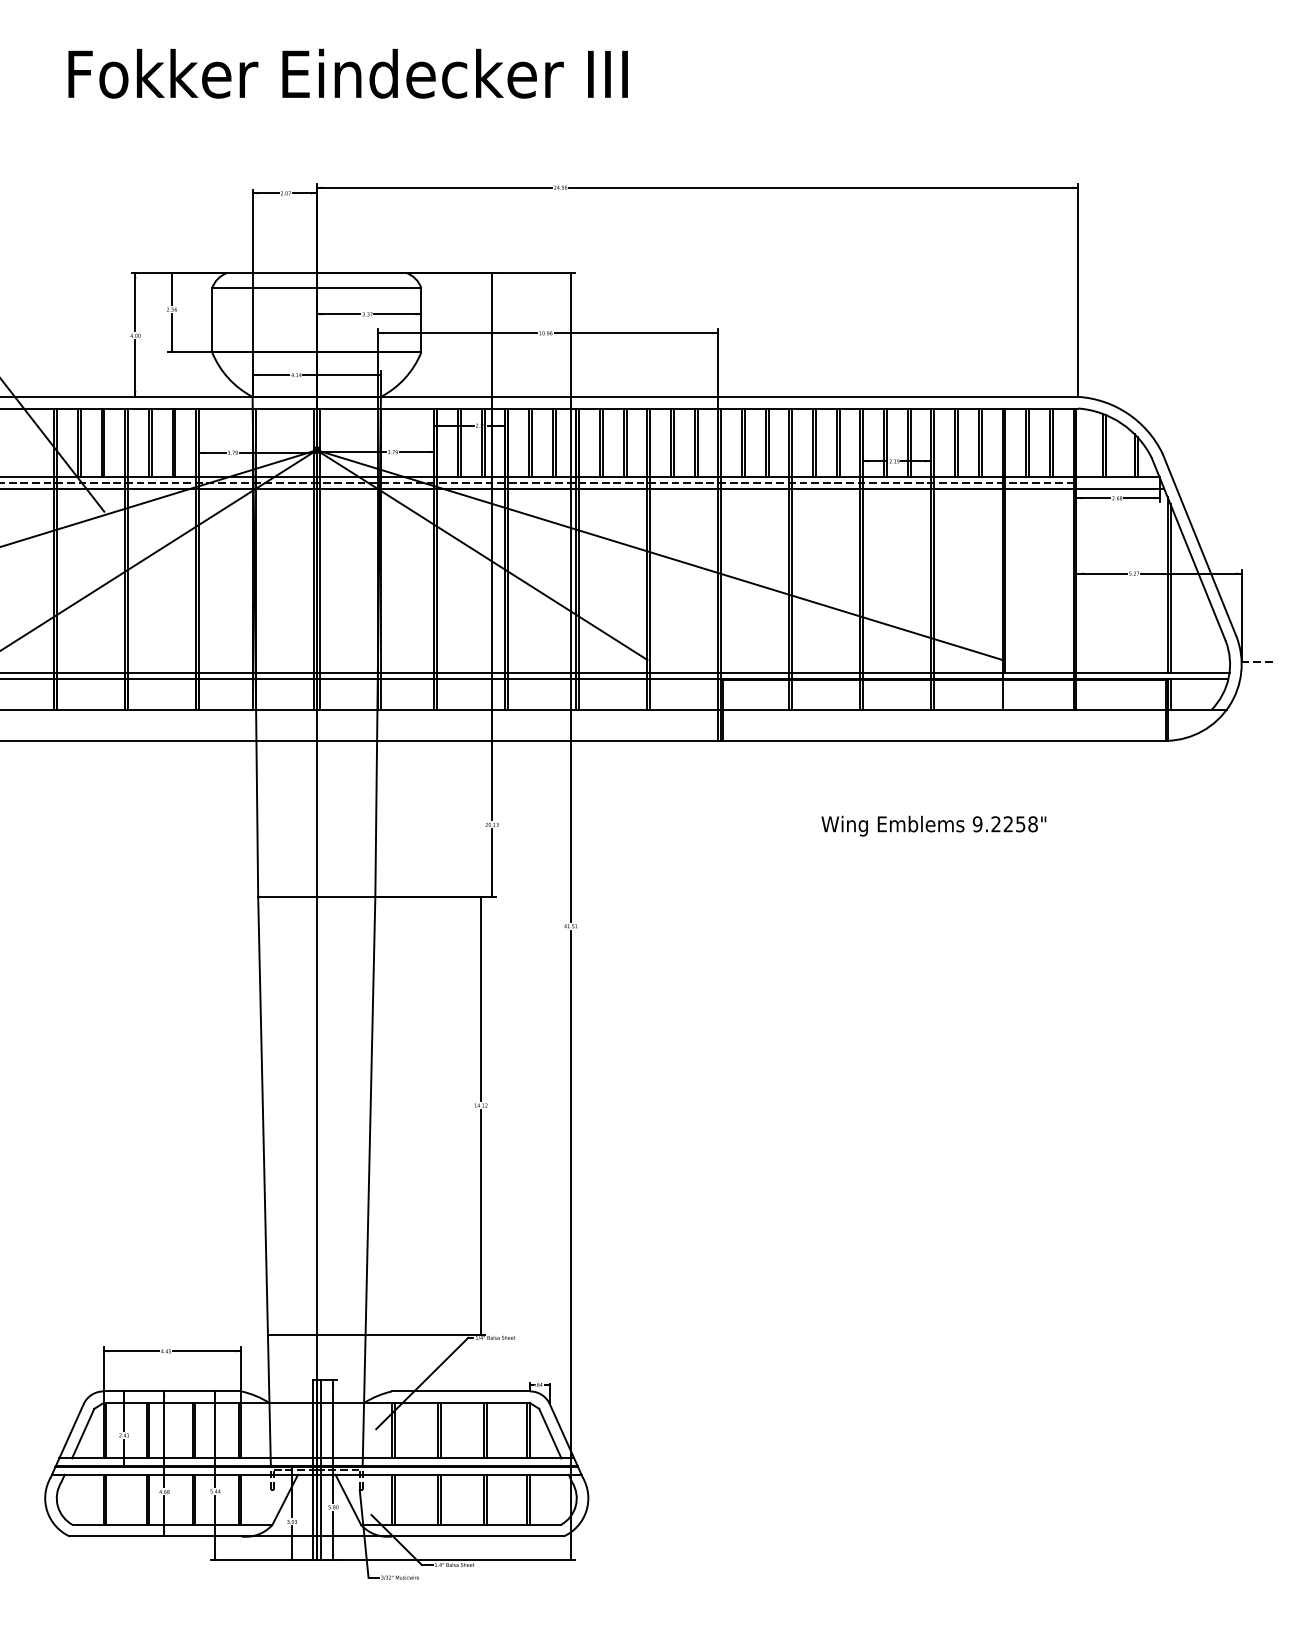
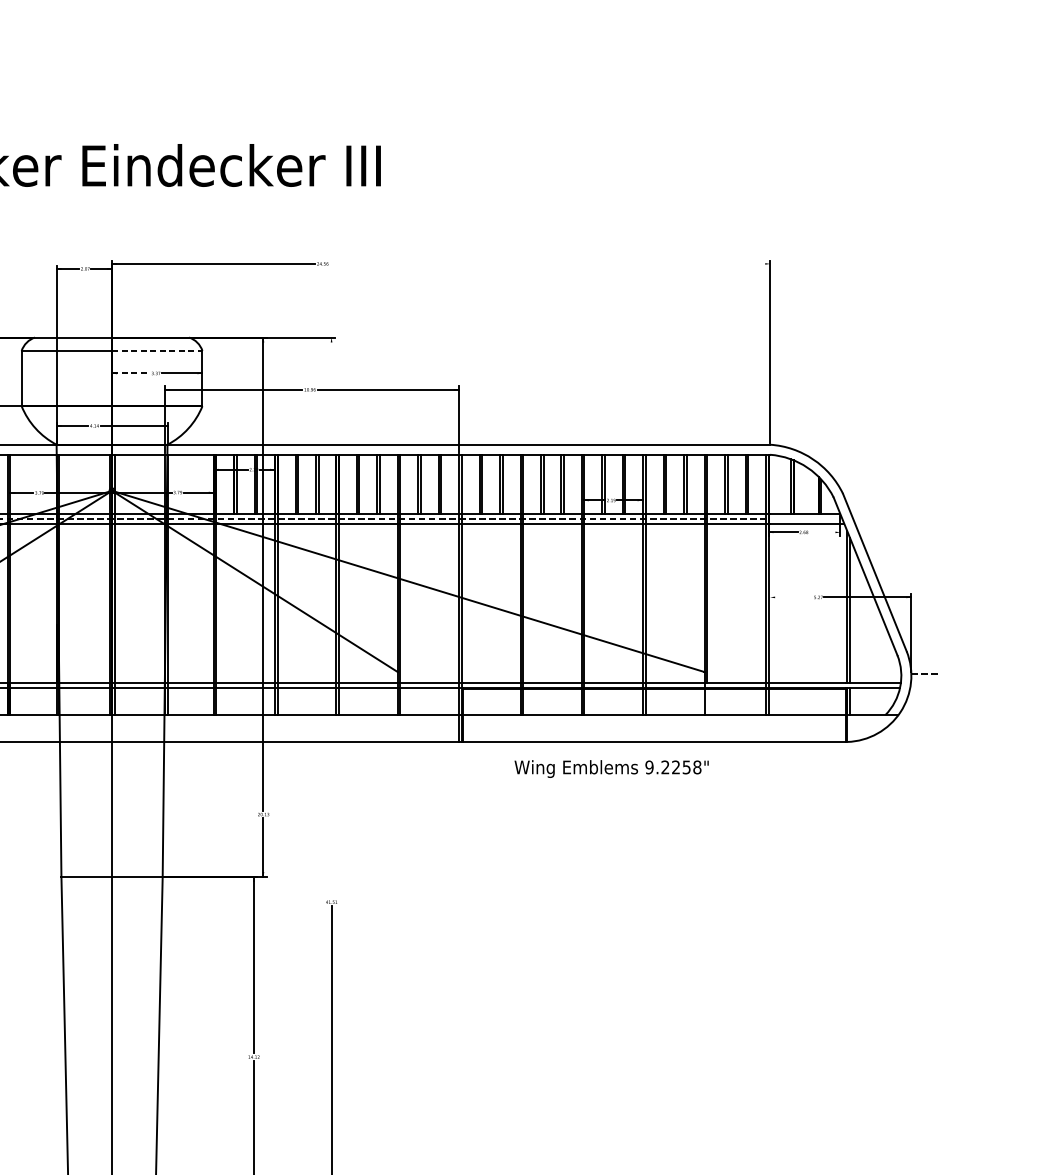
line: (823, 187) -> (549, 263), removed
line: (369, 288) -> (157, 351), solid -> dashed
line: (338, 314) -> (130, 373), solid -> dashed
line: (1141, 498) -> (824, 532), removed
line: (1102, 573) -> (791, 597), removed
line: (570, 596) -> (331, 617), removed
text: (933, 825) -> (611, 768), moved

